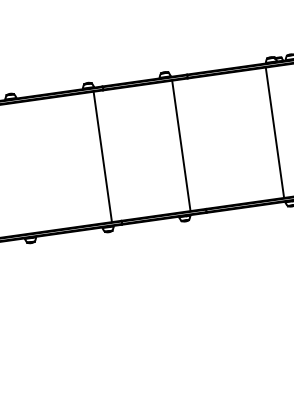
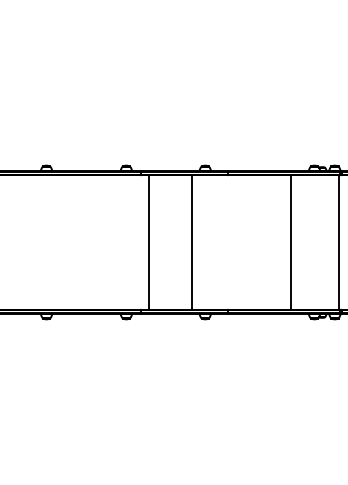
line: (275, 132) -> (291, 242), moved
line: (181, 145) -> (191, 242), moved
line: (103, 156) -> (149, 242), moved

